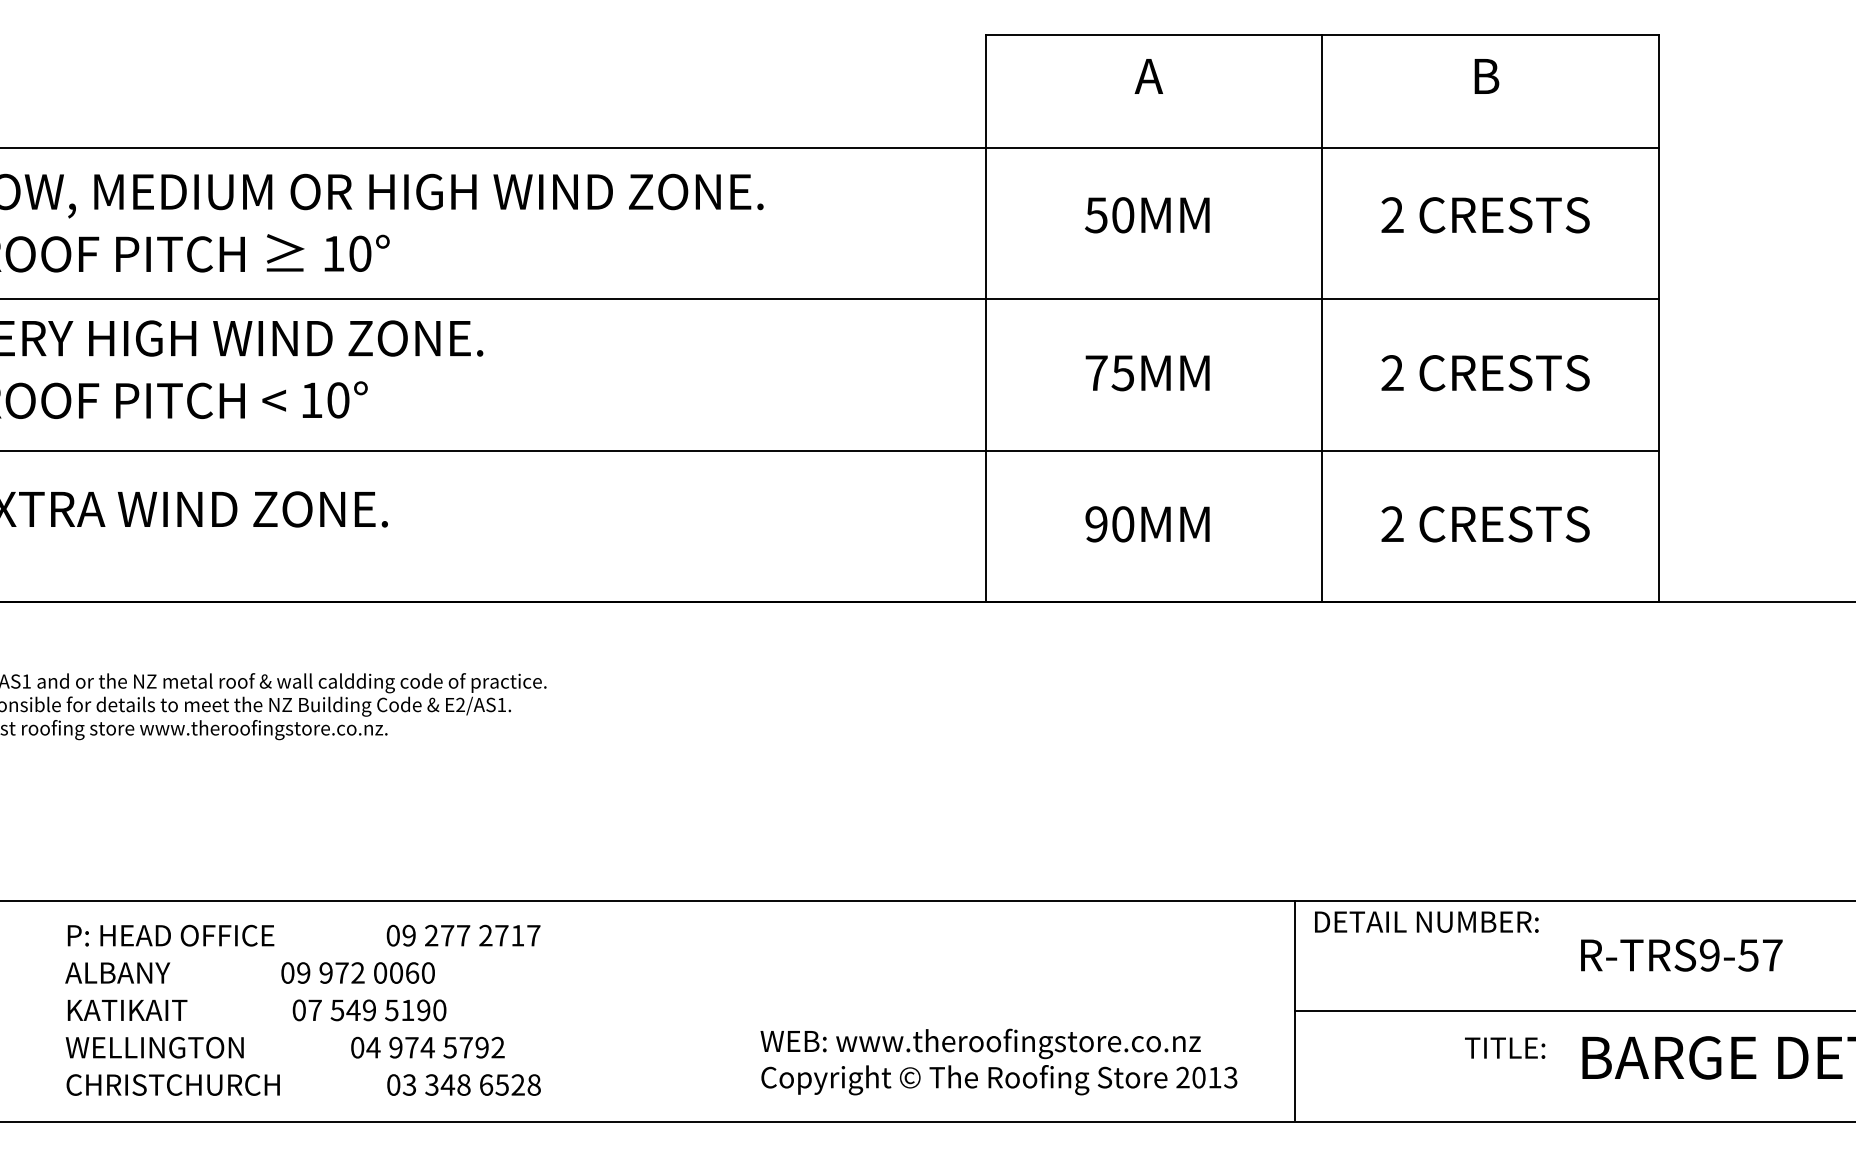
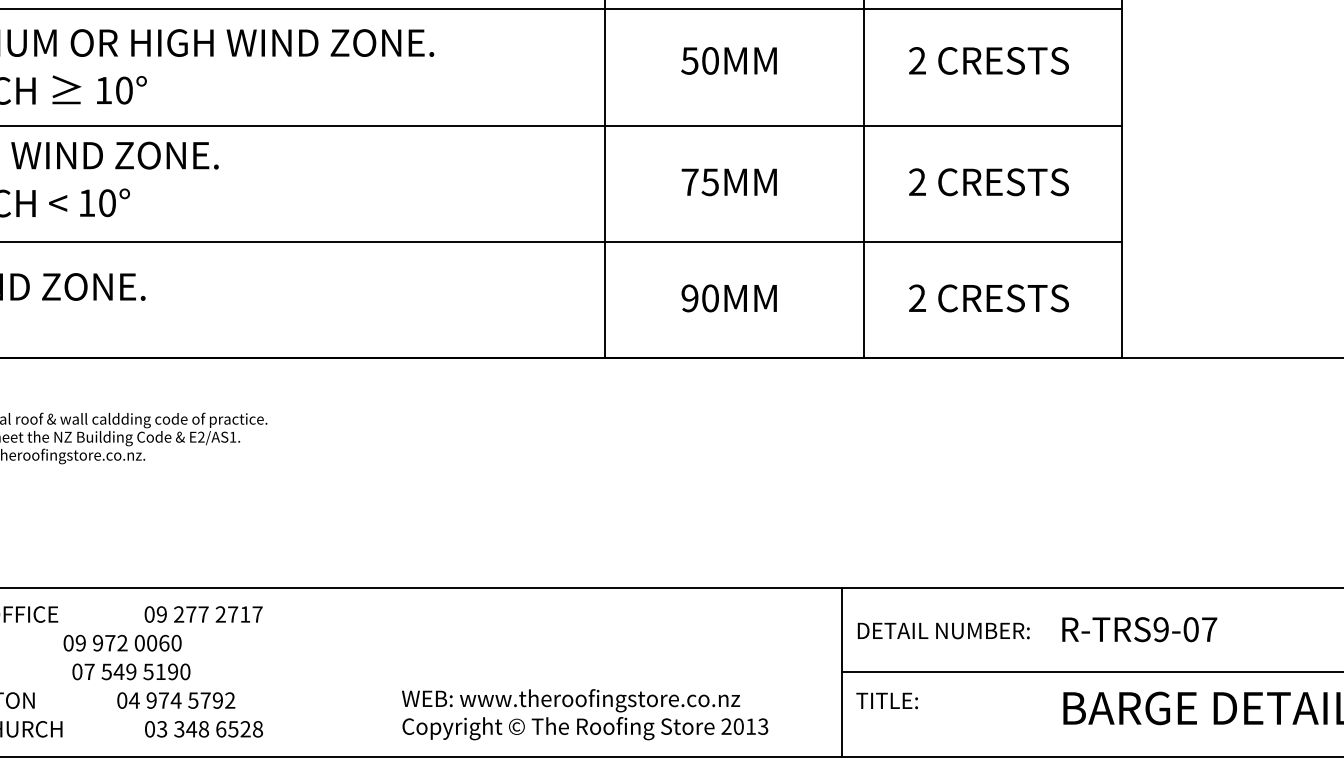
text: (1426, 921) -> (943, 630), moved
text: (1748, 955) -> (1190, 629), R-TRS9-57 -> R-TRS9-07
text: (1505, 1047) -> (887, 700), moved
text: (998, 1061) -> (584, 714), moved

